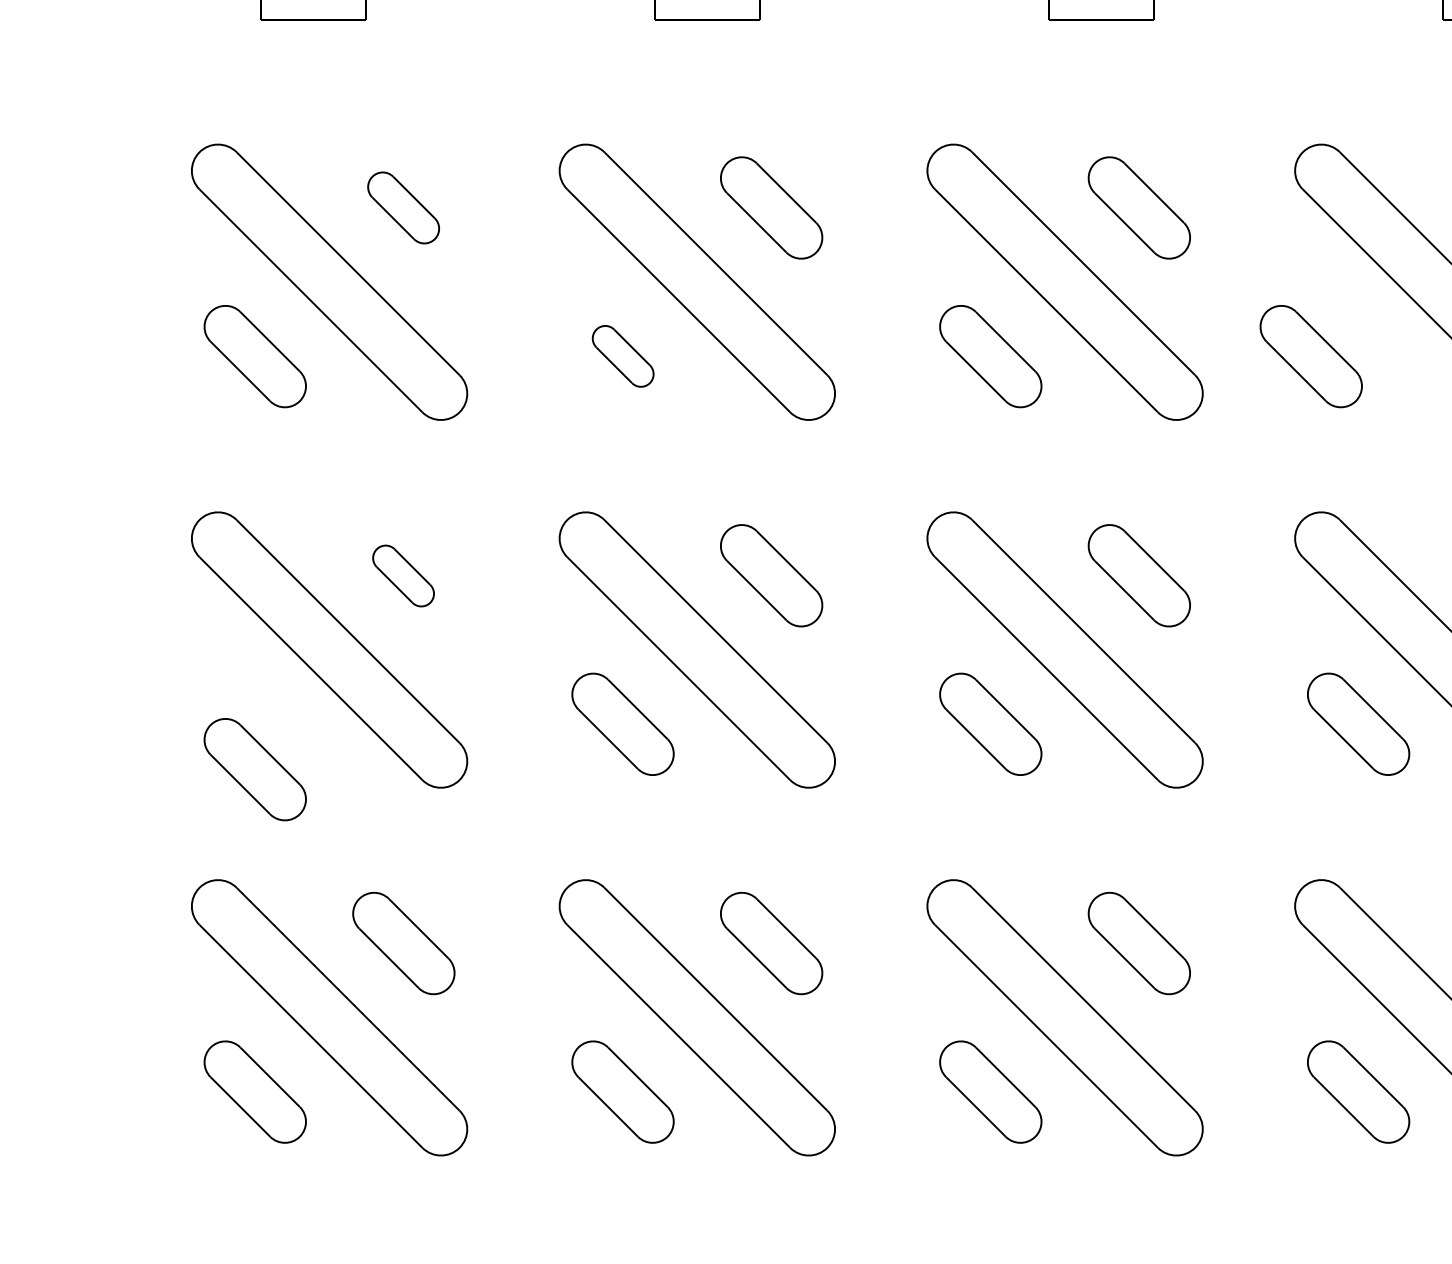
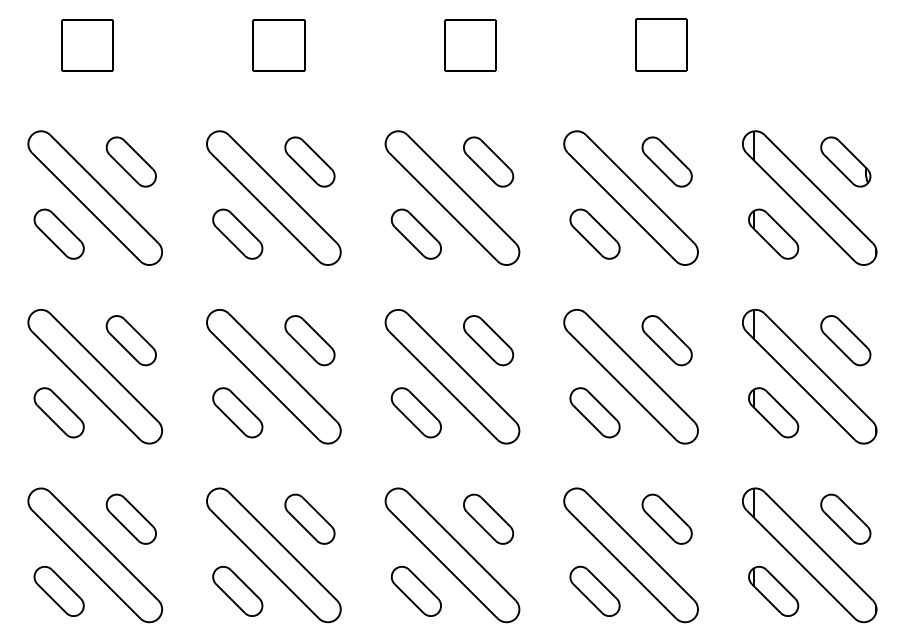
part: (402, 206) -> (130, 161), size x1.43
part: (622, 355) -> (237, 233), size x1.67
part: (1310, 355) -> (594, 233), moved
part: (402, 575) -> (130, 340), size x1.67
part: (253, 768) -> (58, 412), moved

